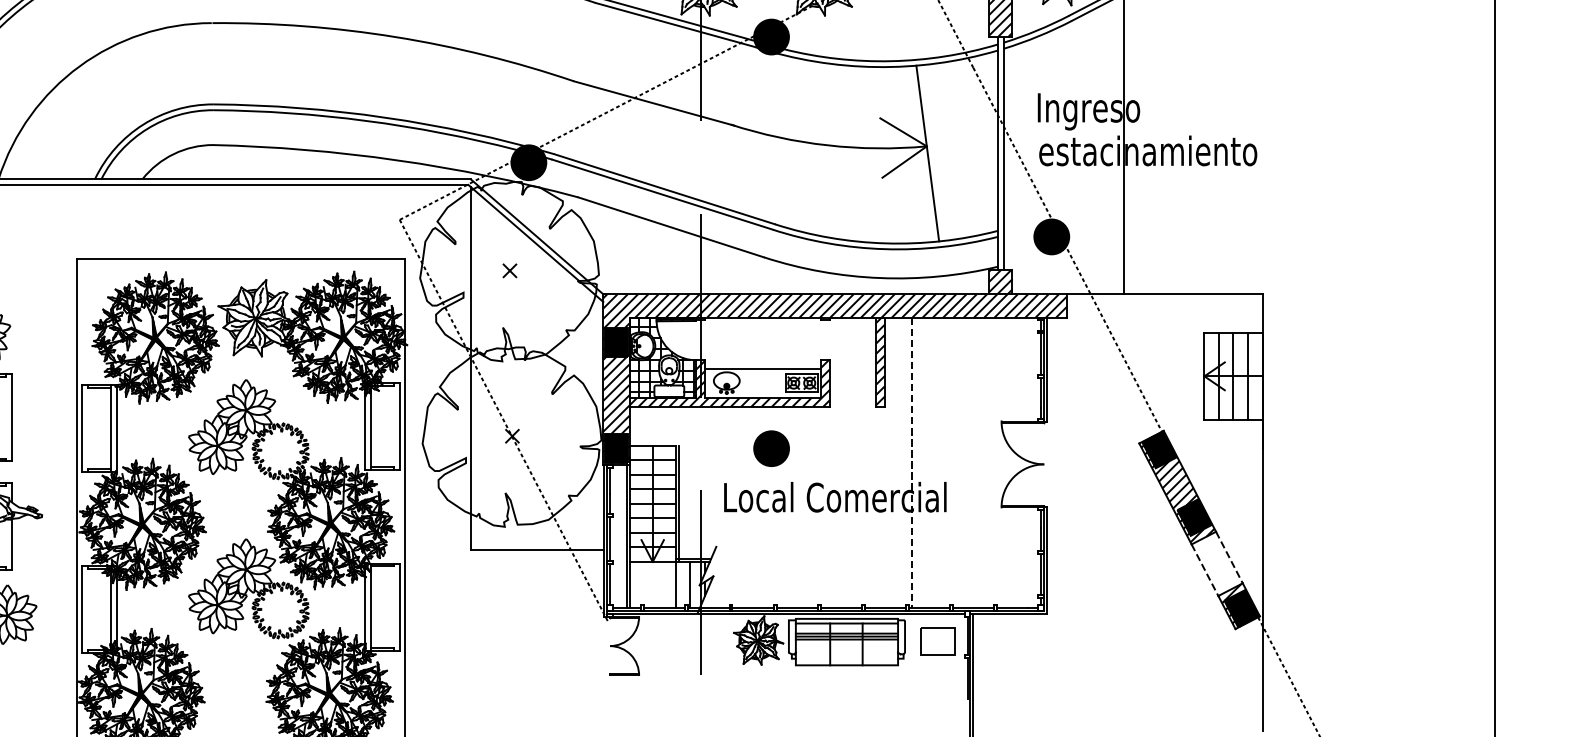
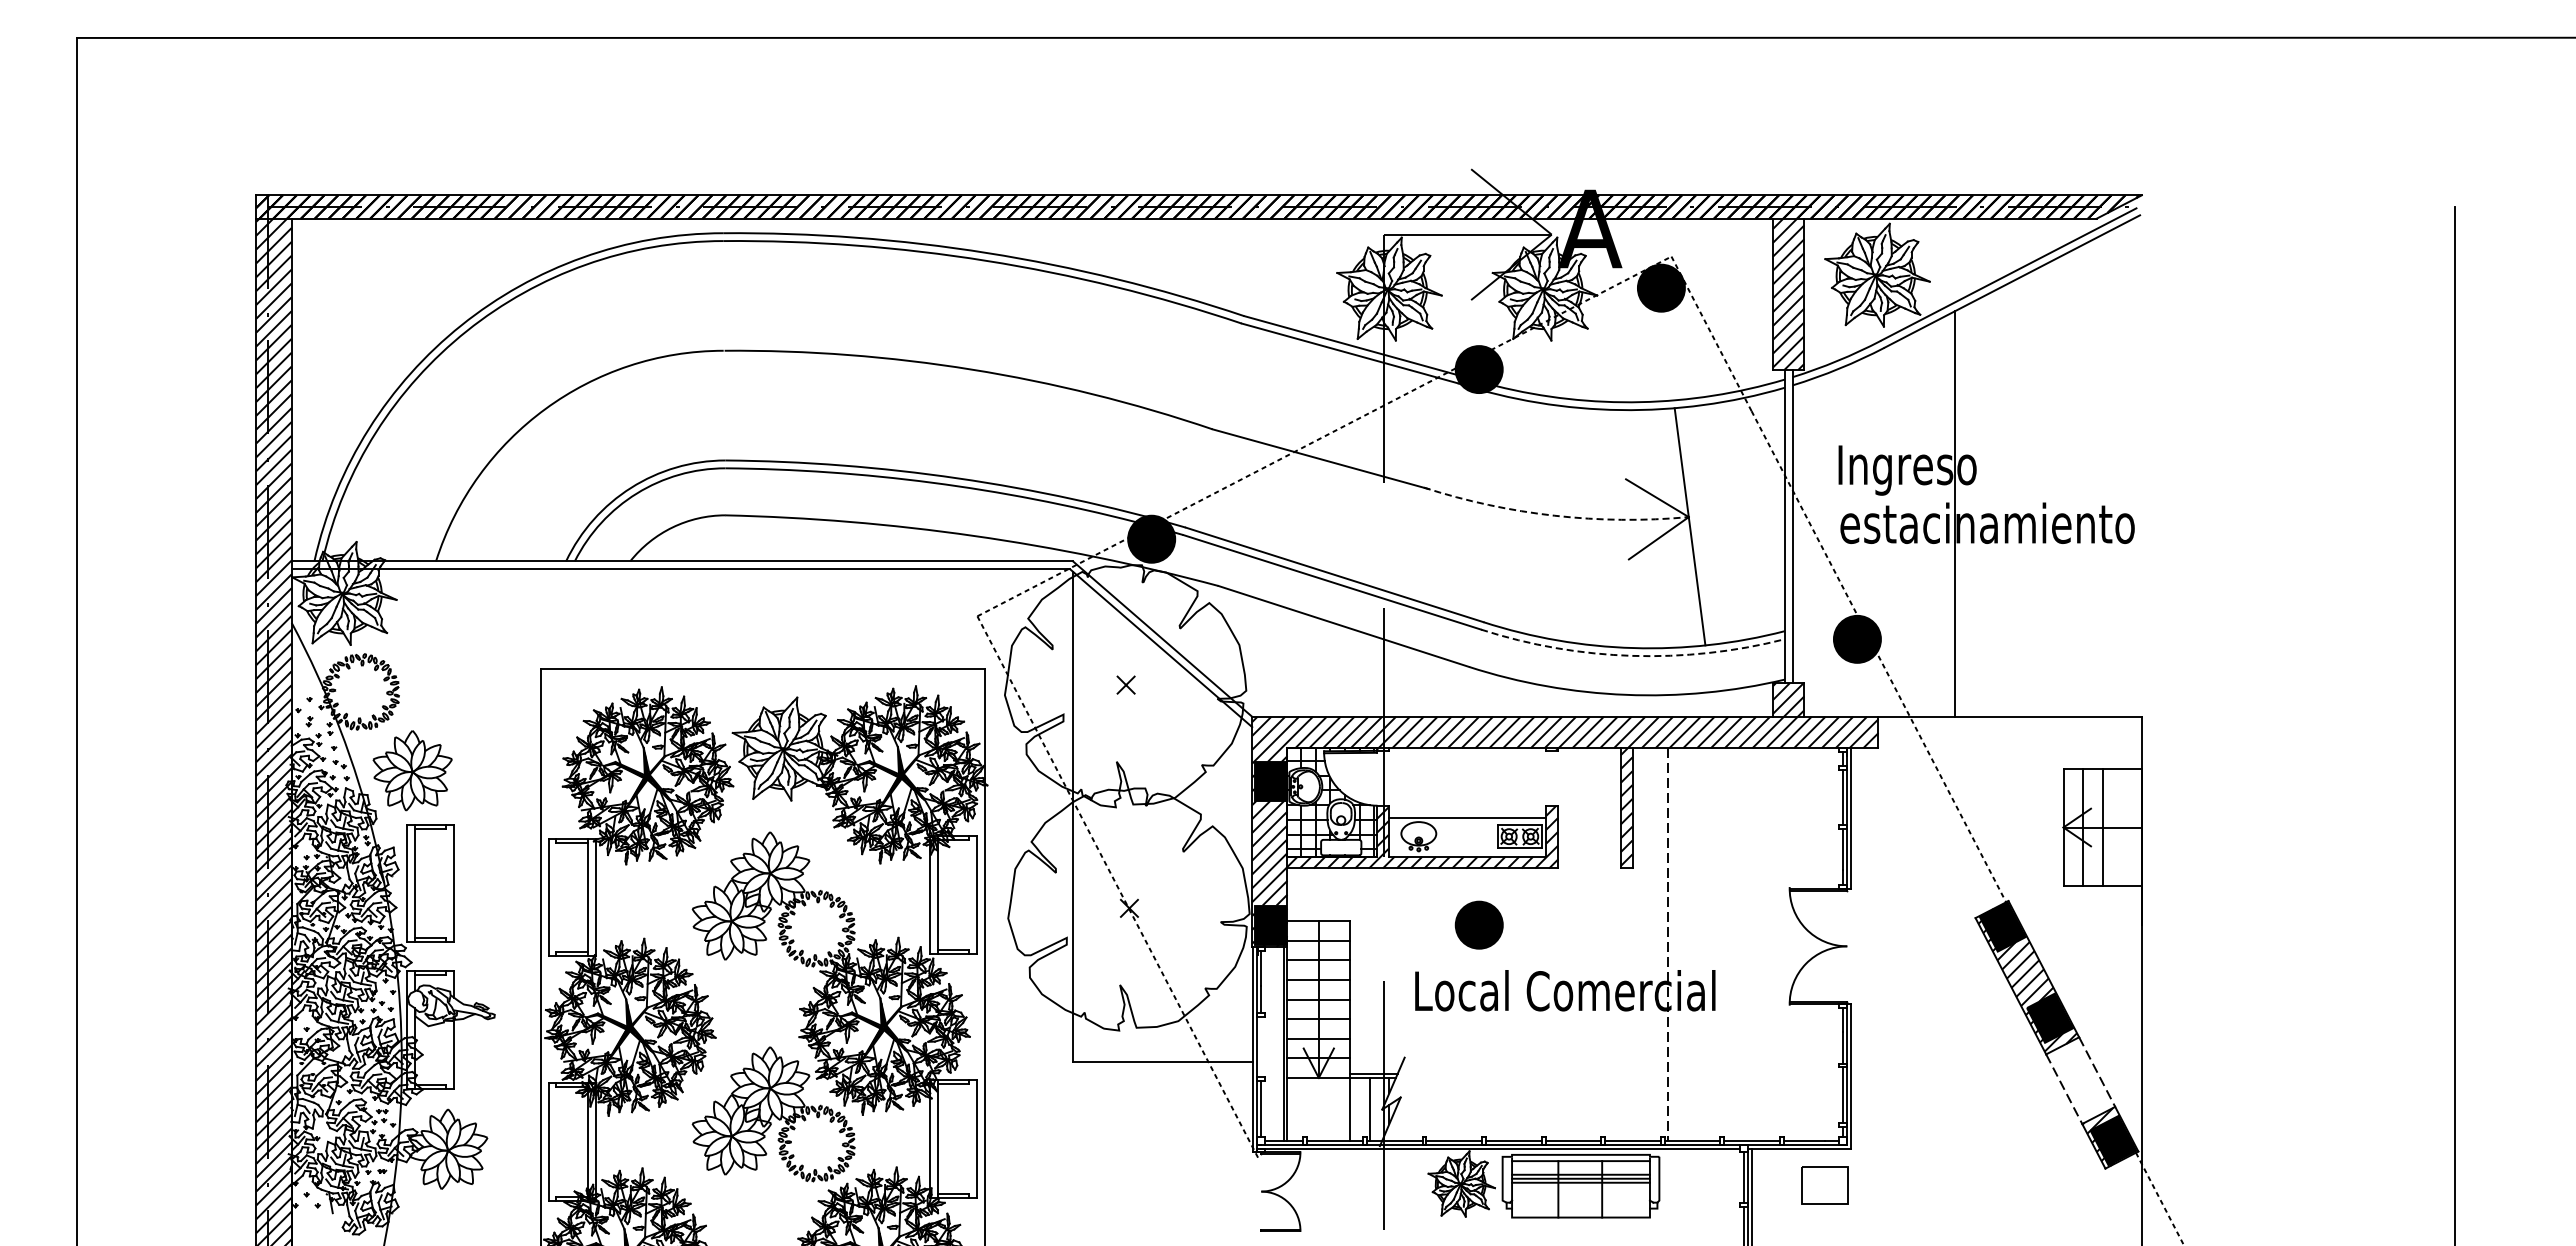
arc: (827, 145) -> (1554, 515), solid -> dashed
arc: (885, 248) -> (1632, 655), solid -> dashed
line: (1248, 376) -> (2122, 827), removed
line: (679, 503) -> (1354, 999), removed
line: (610, 539) -> (1261, 1047), removed
part: (937, 641) -> (1824, 1185), moved

